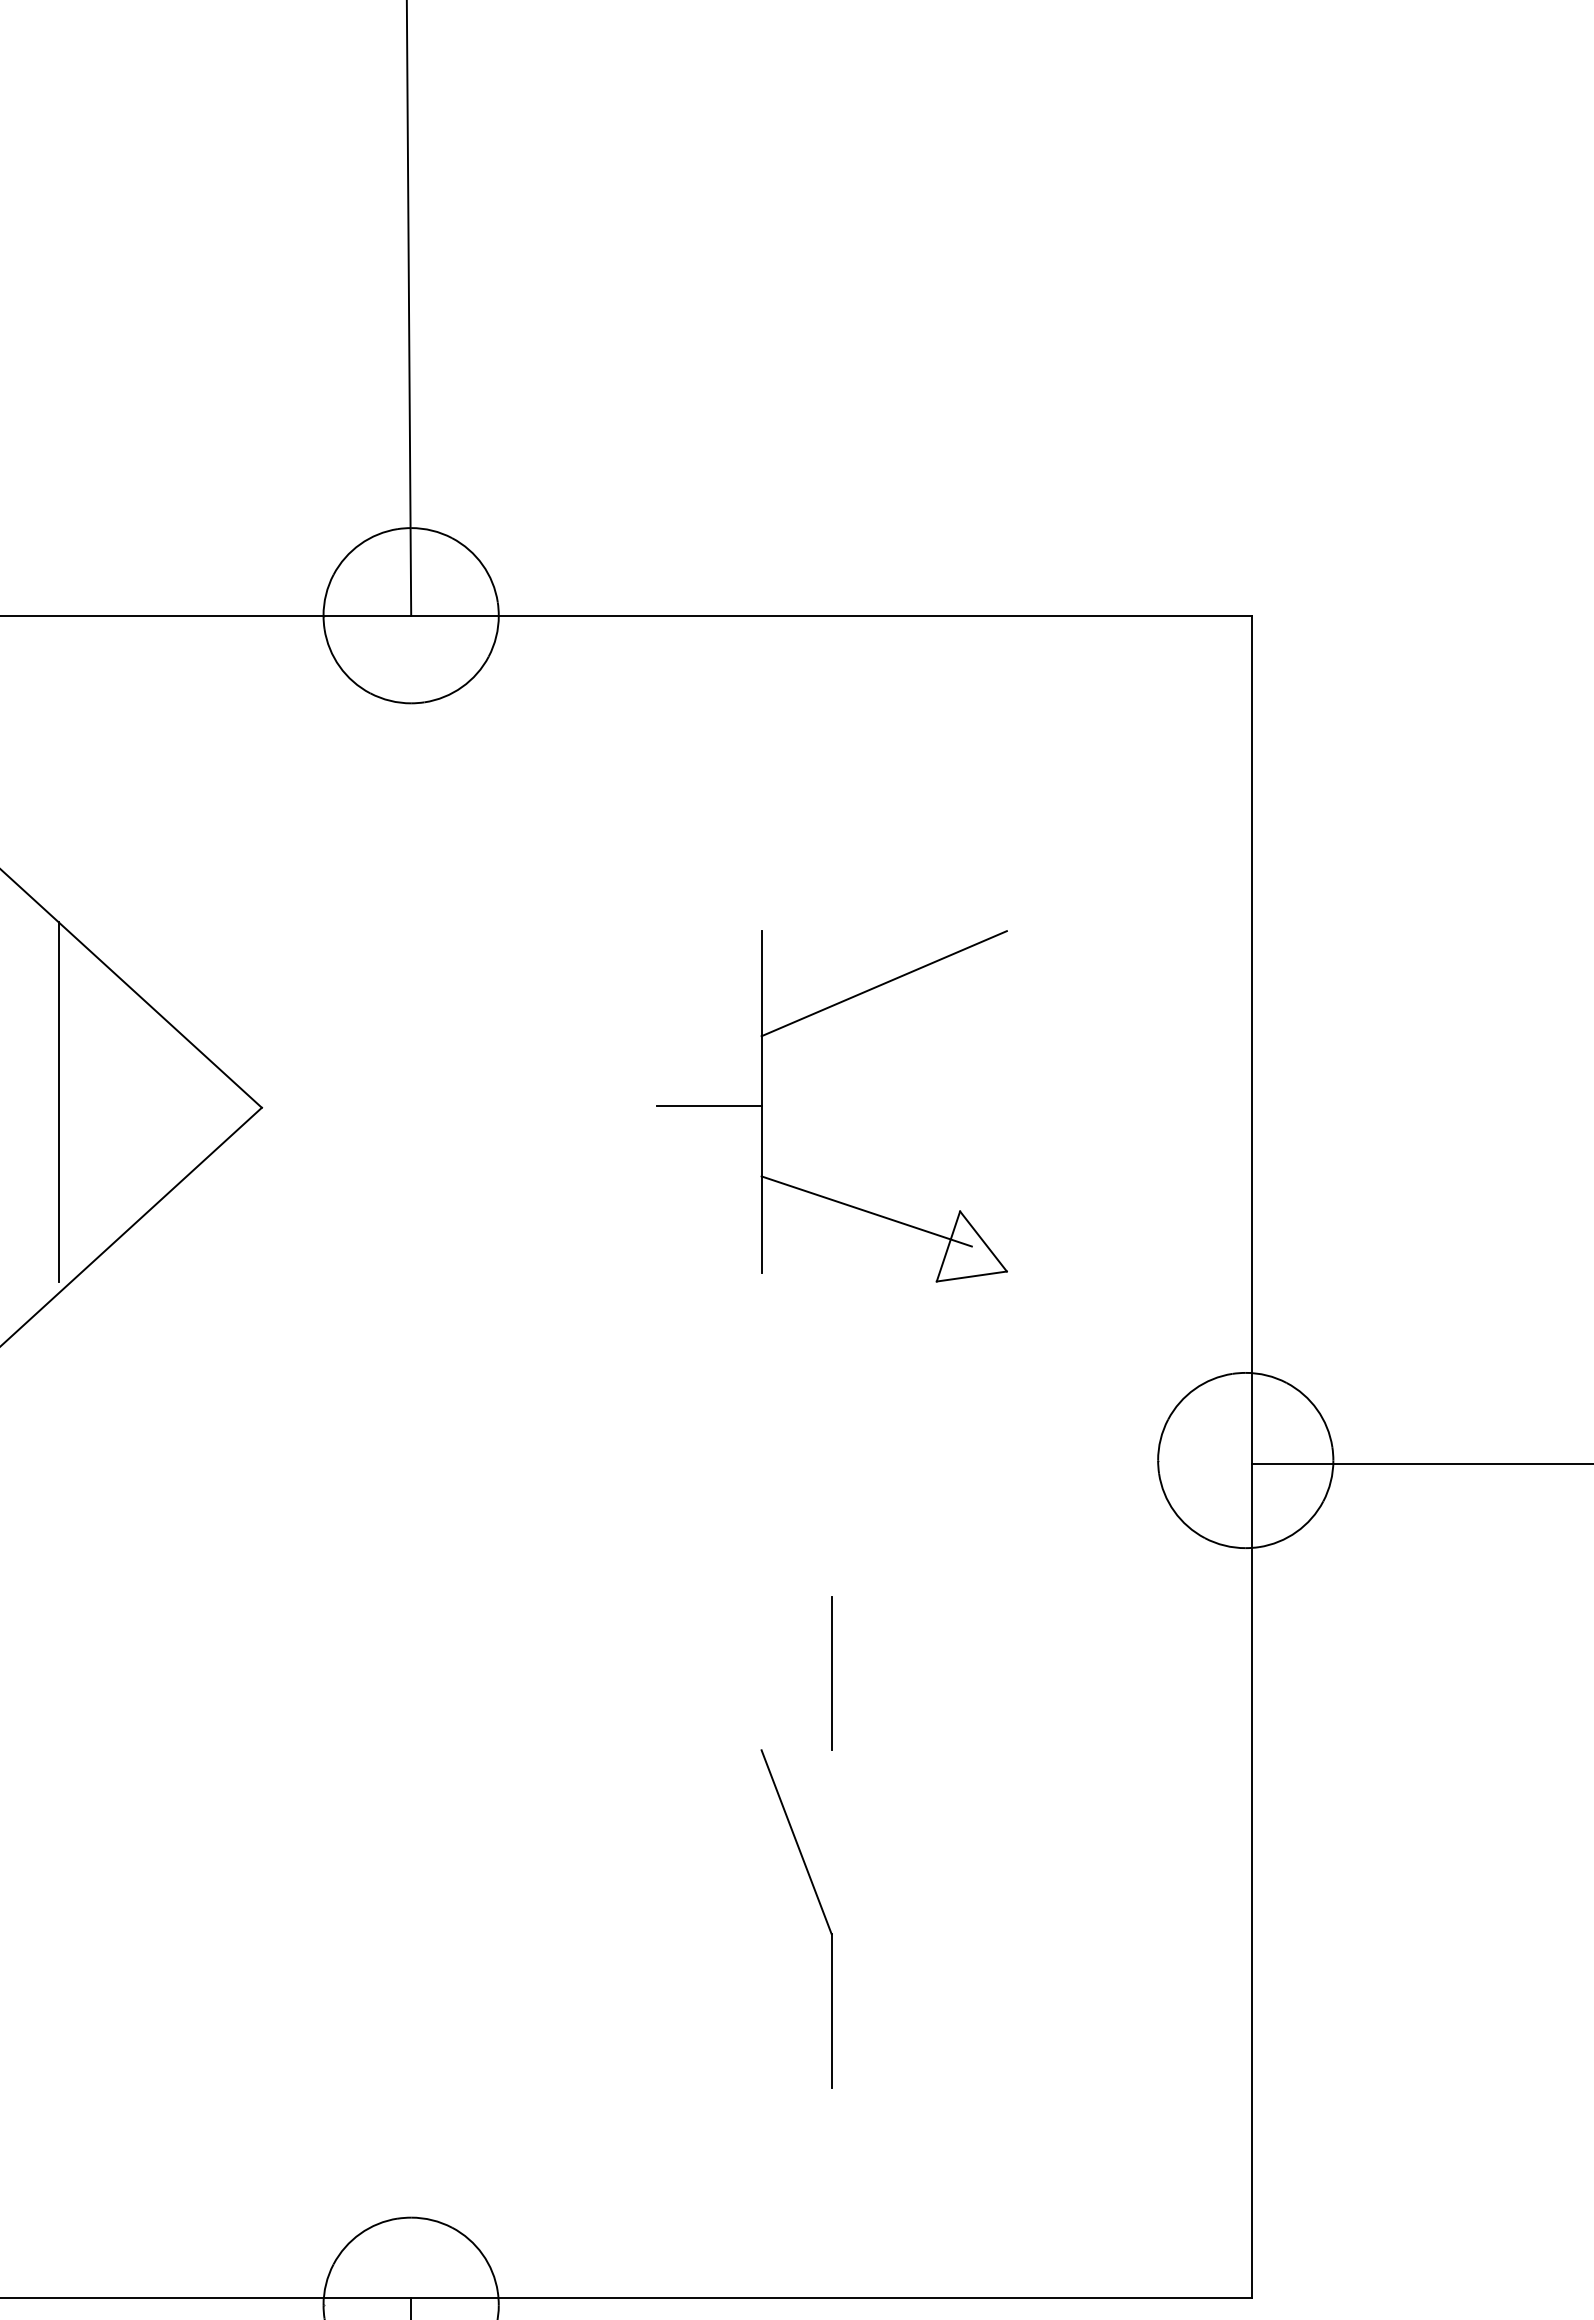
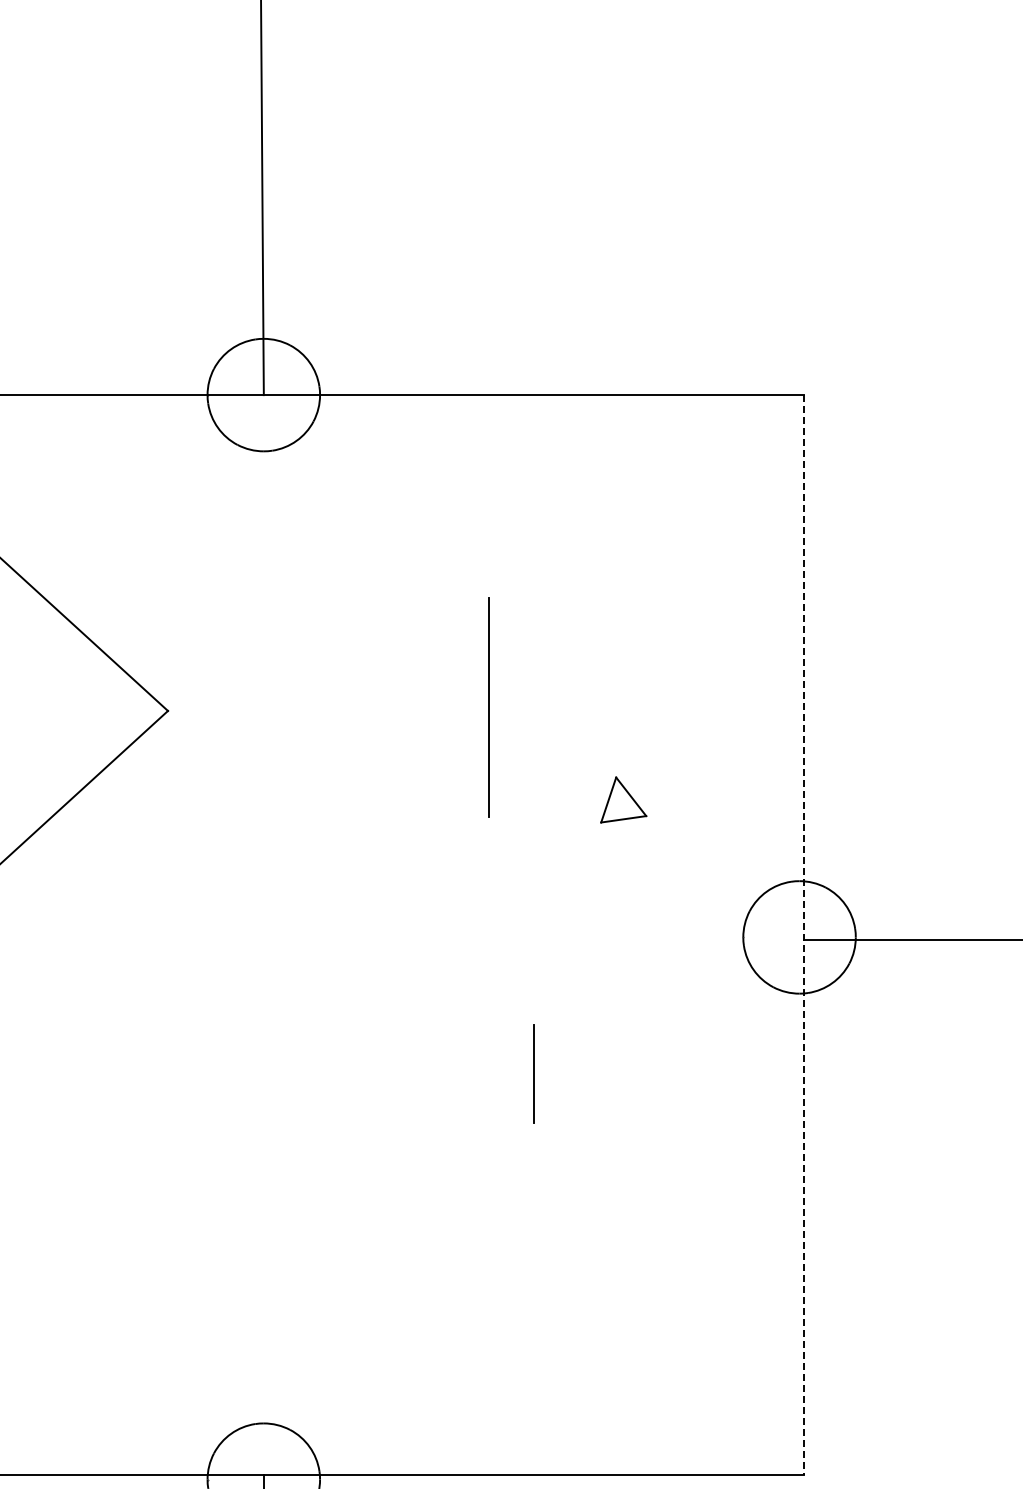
line: (884, 983) -> (567, 631), removed
line: (58, 1100) -> (37, 706), removed
line: (708, 1107) -> (454, 710), removed
line: (865, 1211) -> (555, 777), removed
line: (1251, 1455) -> (803, 934), solid -> dashed
part: (818, 1906) -> (525, 1223), removed

